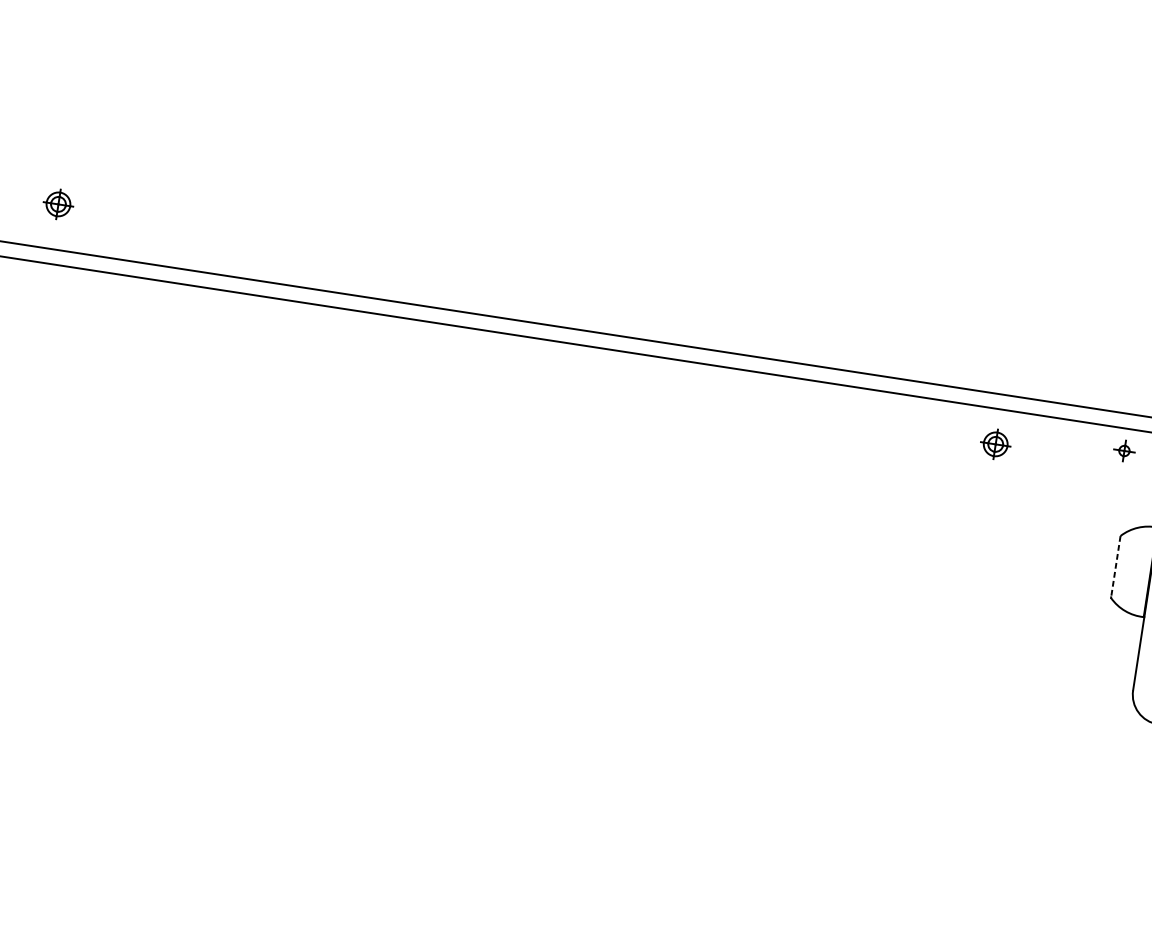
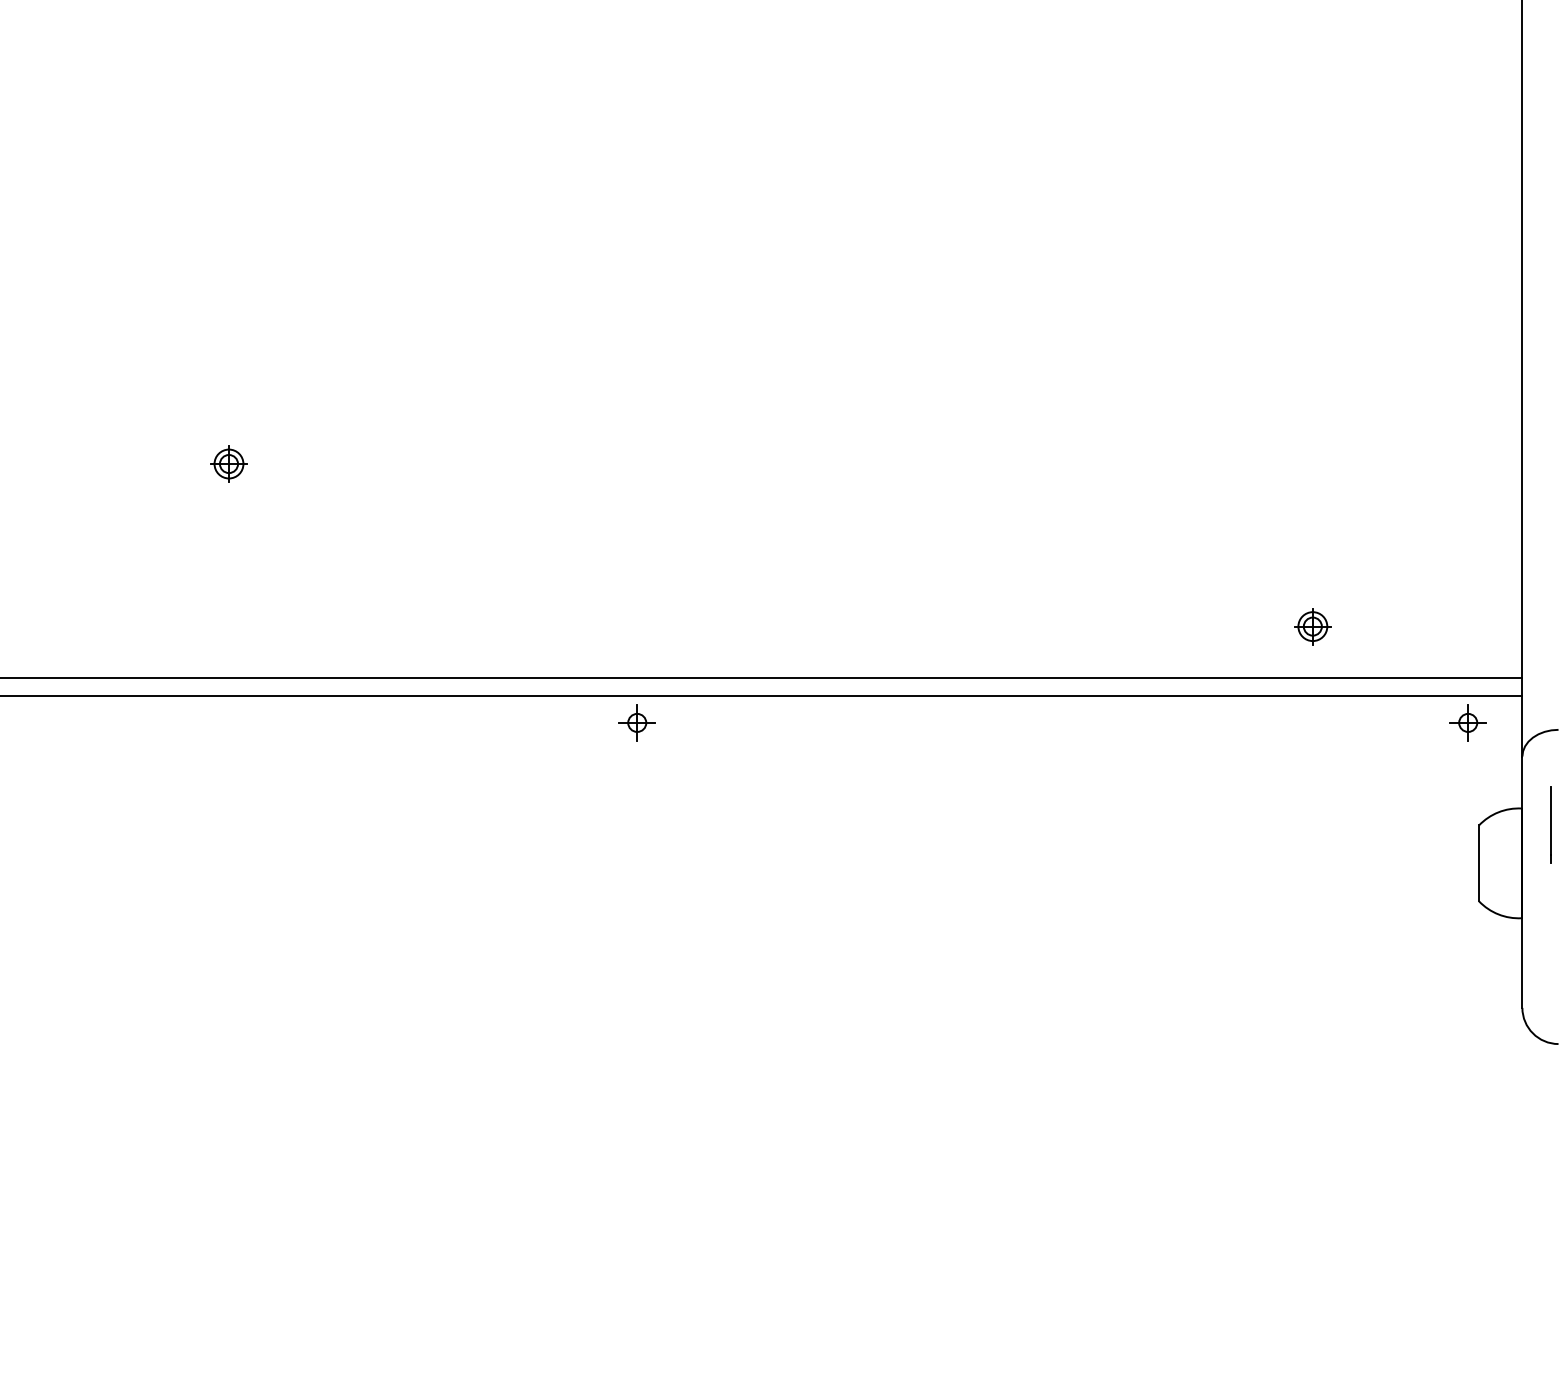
part: (58, 203) -> (228, 463), moved
part: (445, 346) -> (636, 722), added
part: (995, 444) -> (1312, 626), moved
part: (1123, 450) -> (1467, 722), size x1.43
line: (1116, 566) -> (1479, 862), dashed -> solid

